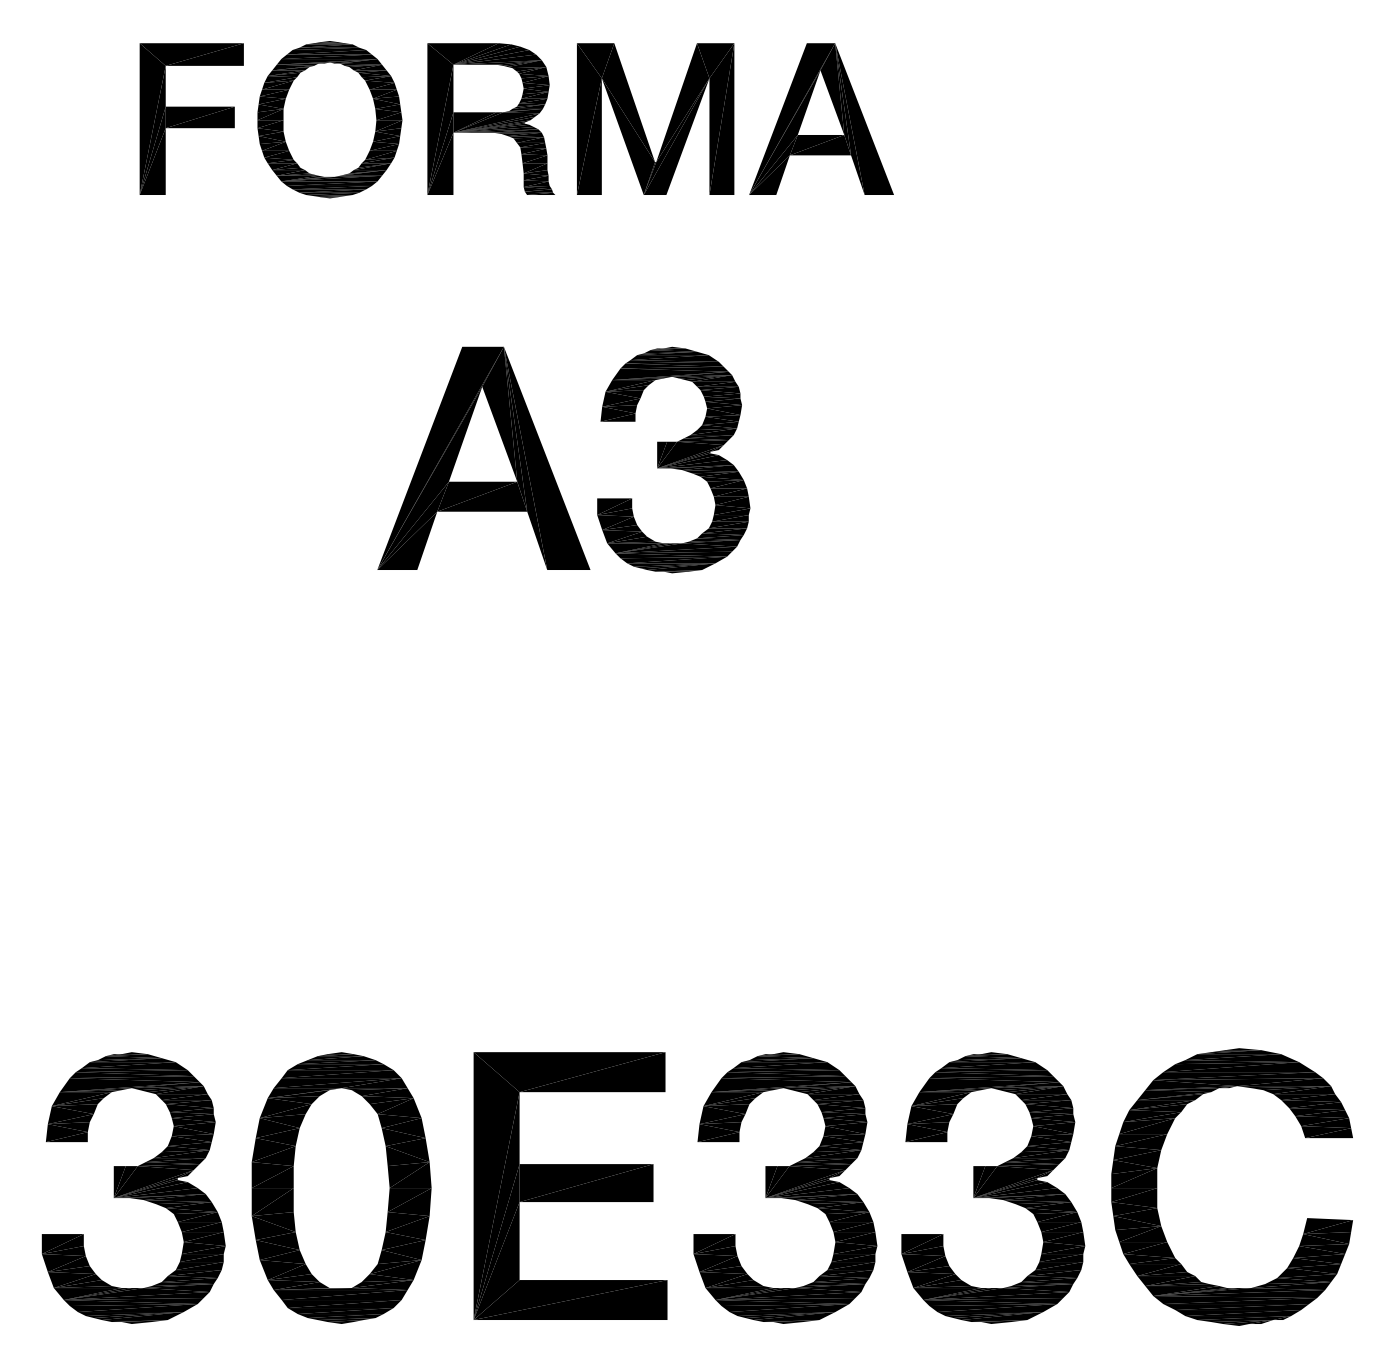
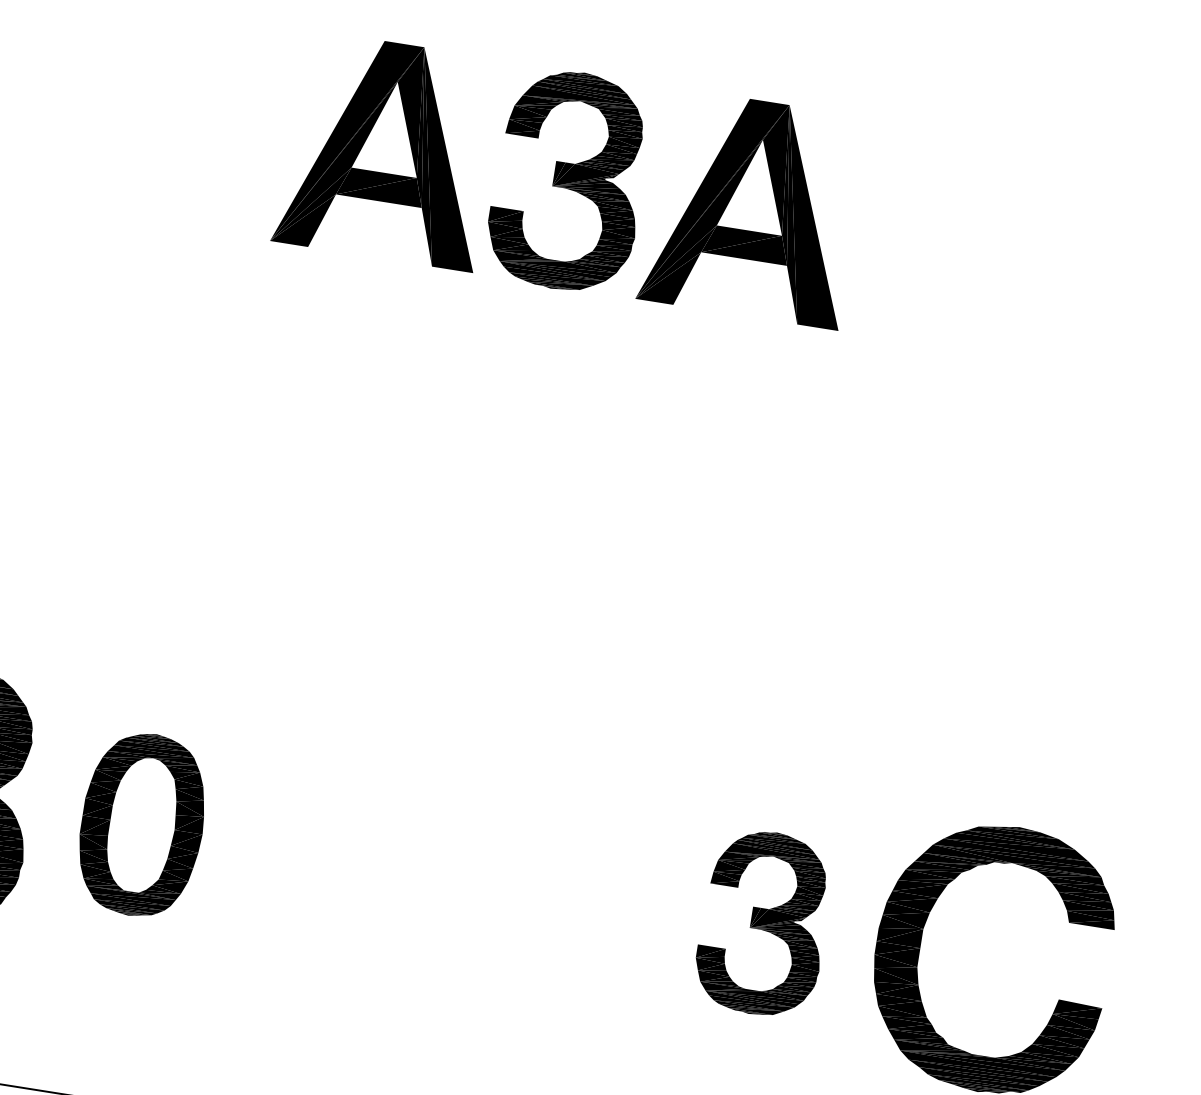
part: (866, 457) -> (753, 207), added
part: (570, 1185) -> (361, 857), removed
part: (341, 1187) -> (142, 824), size x0.7
part: (785, 1187) -> (565, 891), removed
part: (993, 1187) -> (764, 922), size x0.7

